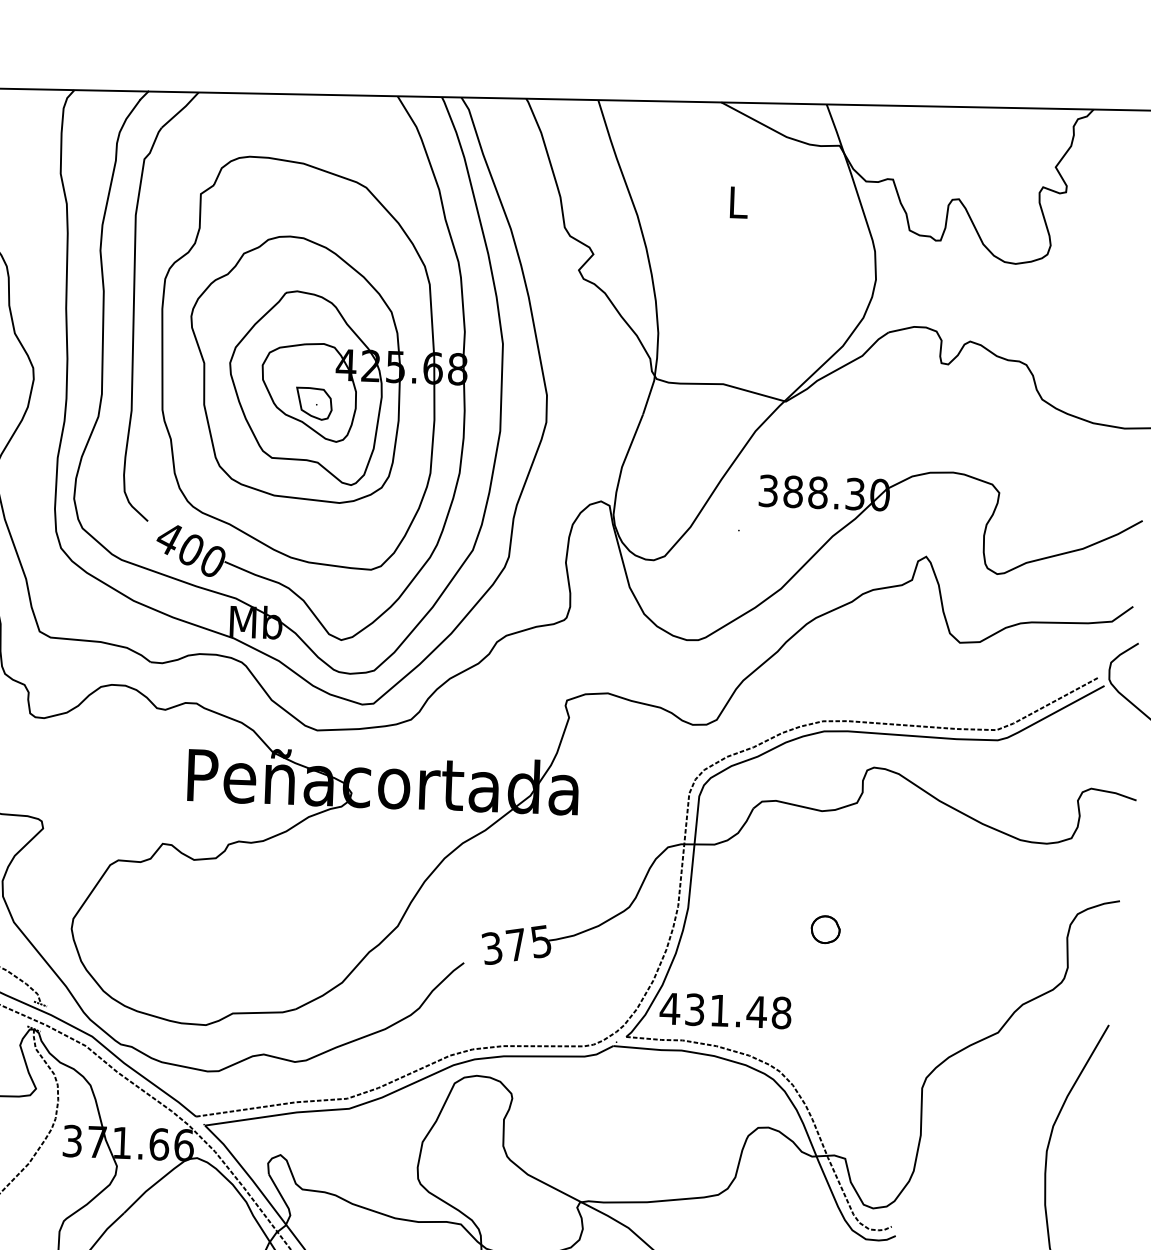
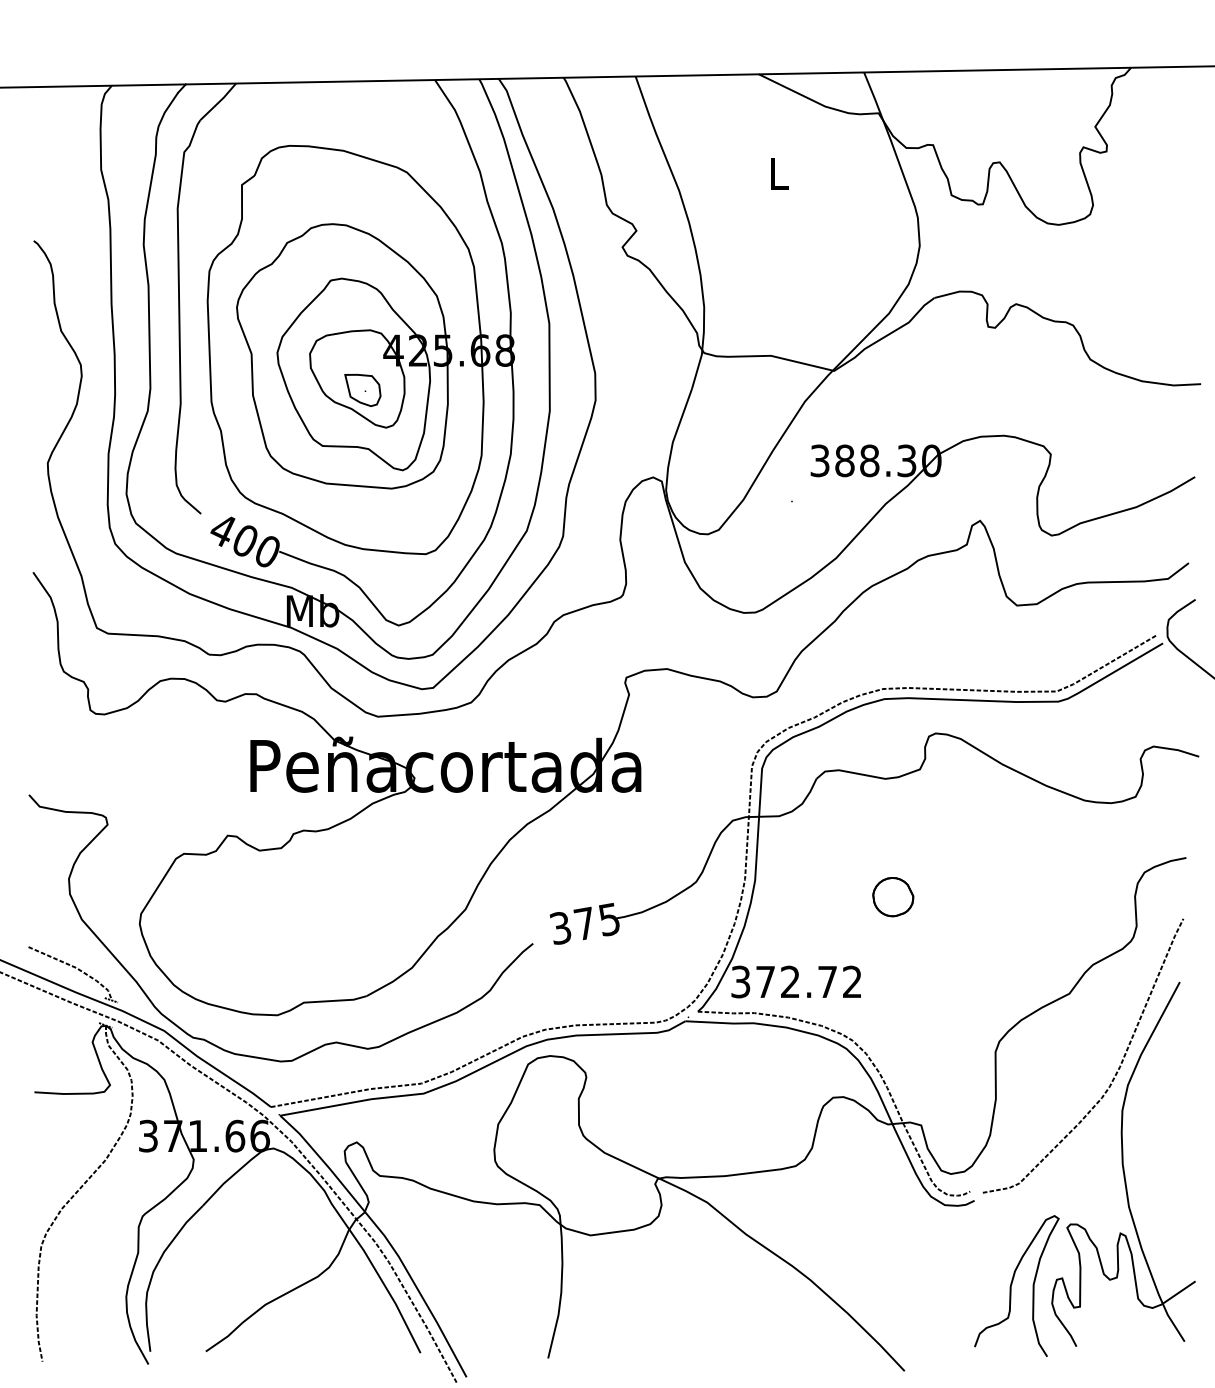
part: (825, 929) -> (893, 897), size x1.43
text: (725, 1010) -> (796, 981), 431.48 -> 372.72
curve: (1042, 1112) -> (1116, 1071), added

